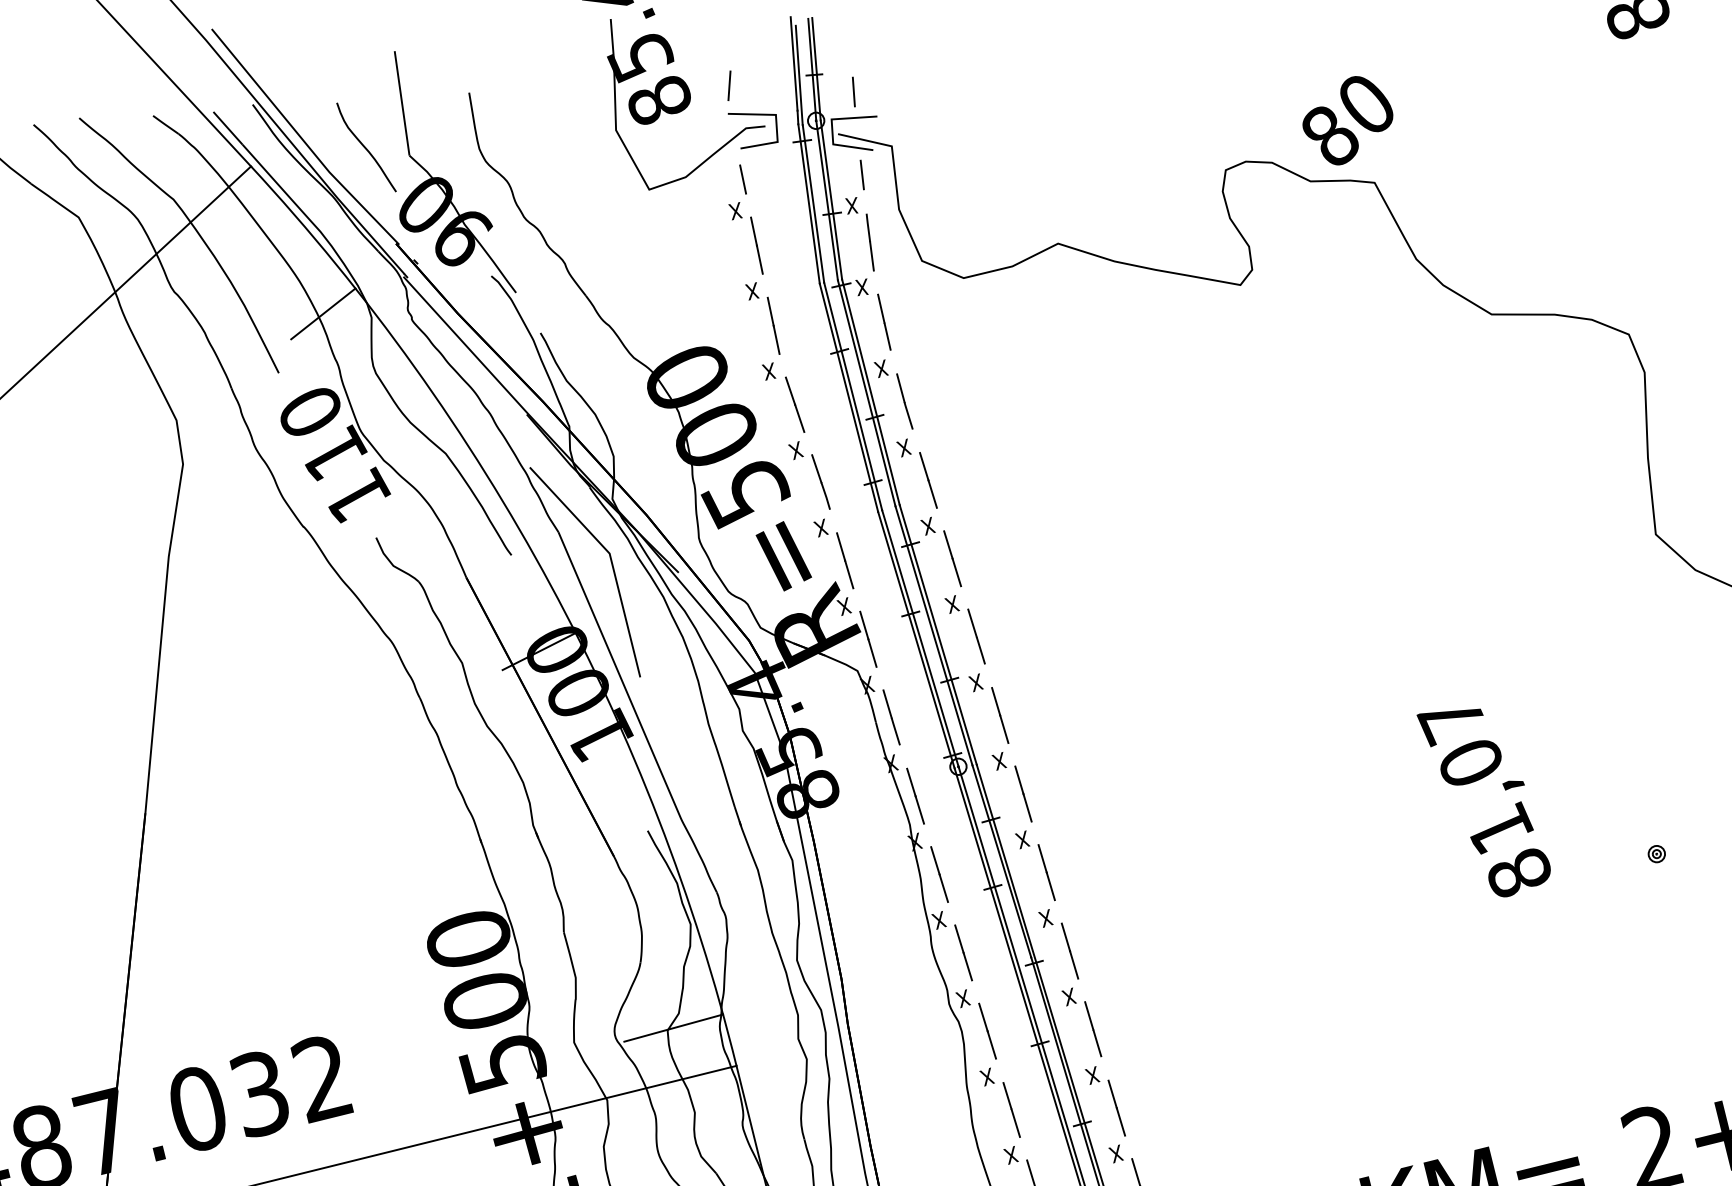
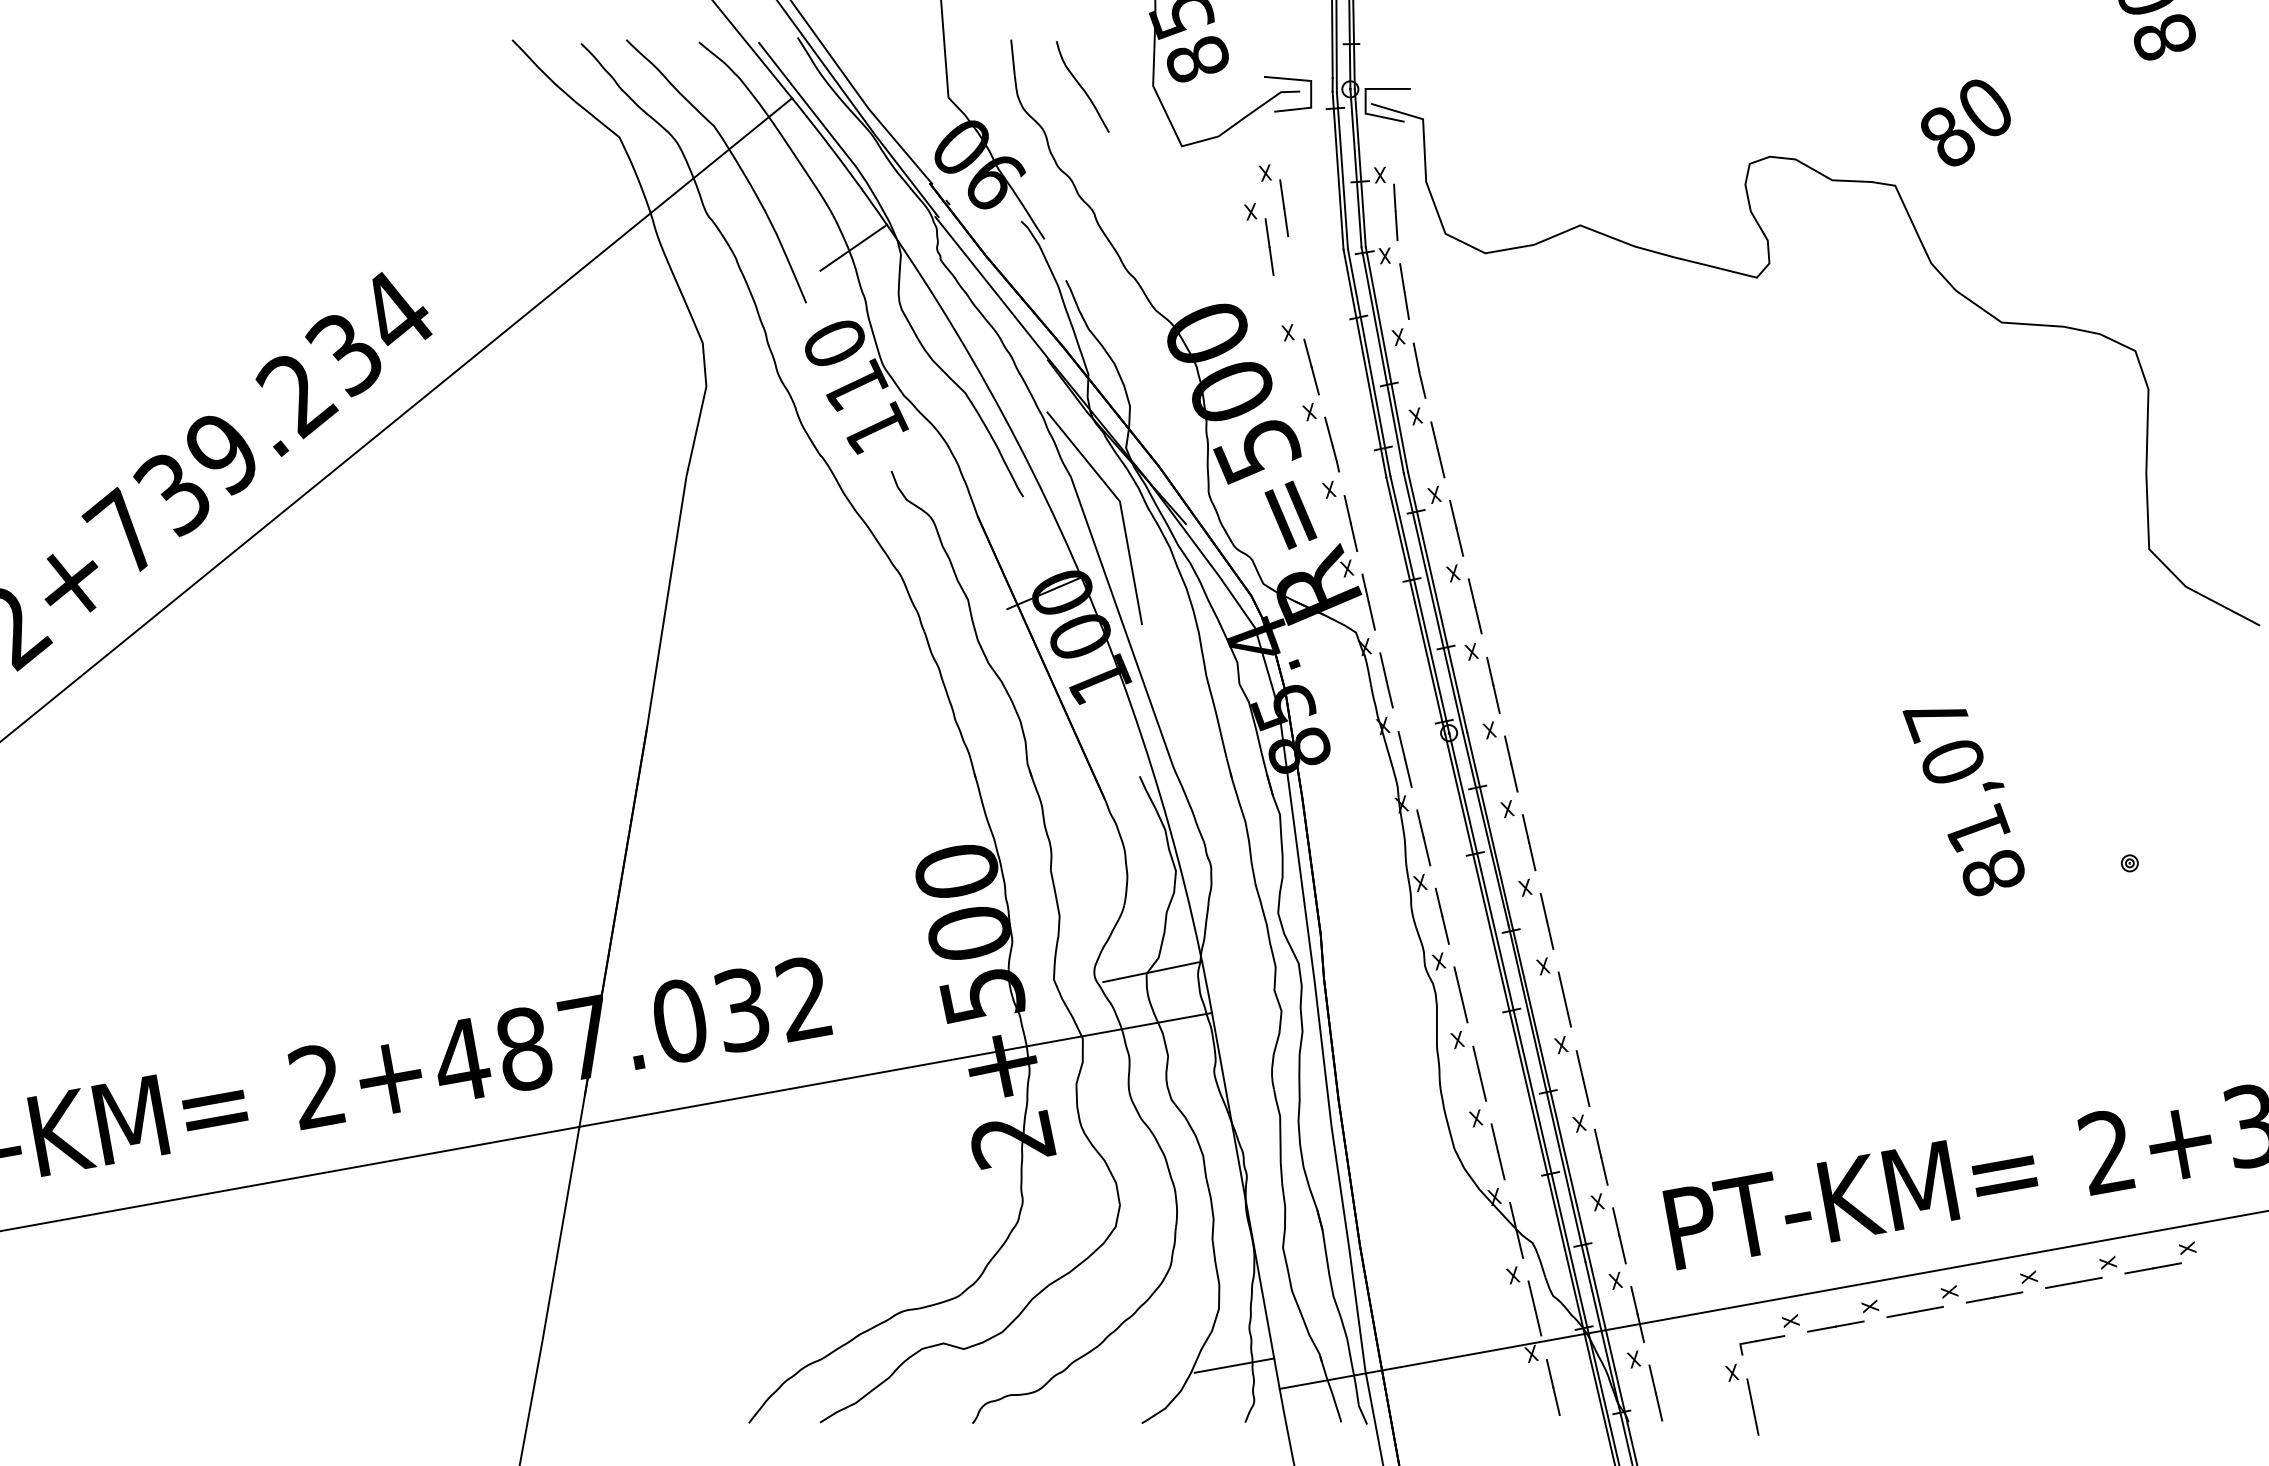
line: (729, 85) -> (1267, 49), removed
line: (854, 92) -> (1389, 63), removed
text: (1347, 120) -> (1965, 122), moved
curve: (366, 147) -> (1082, 86), moved
line: (861, 175) -> (1391, 145), removed
line: (742, 179) -> (1274, 142), removed
part: (771, 318) -> (1267, 239), moved

